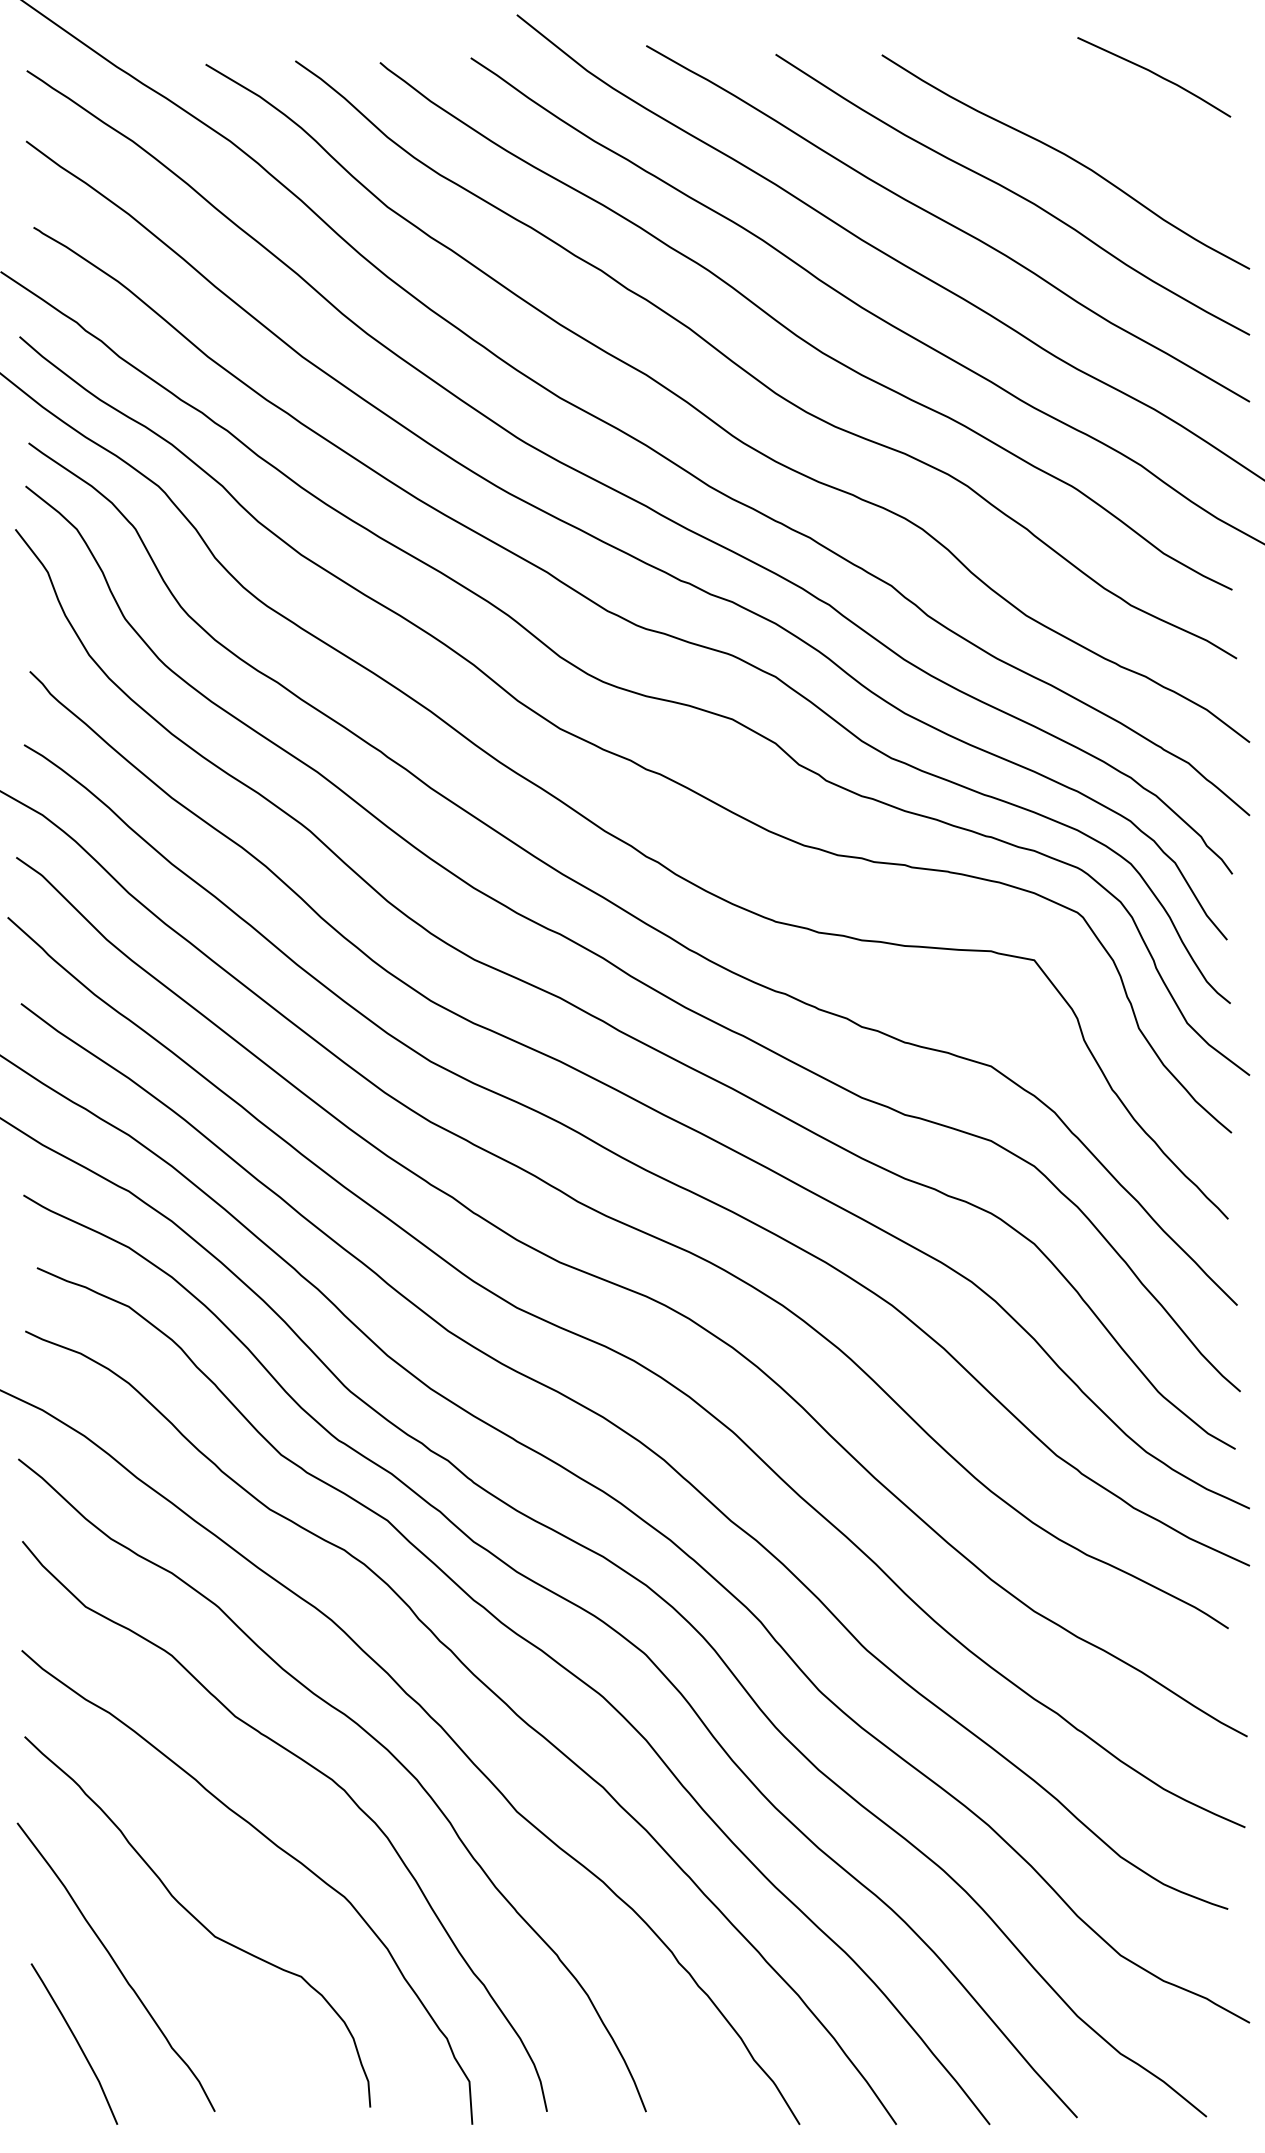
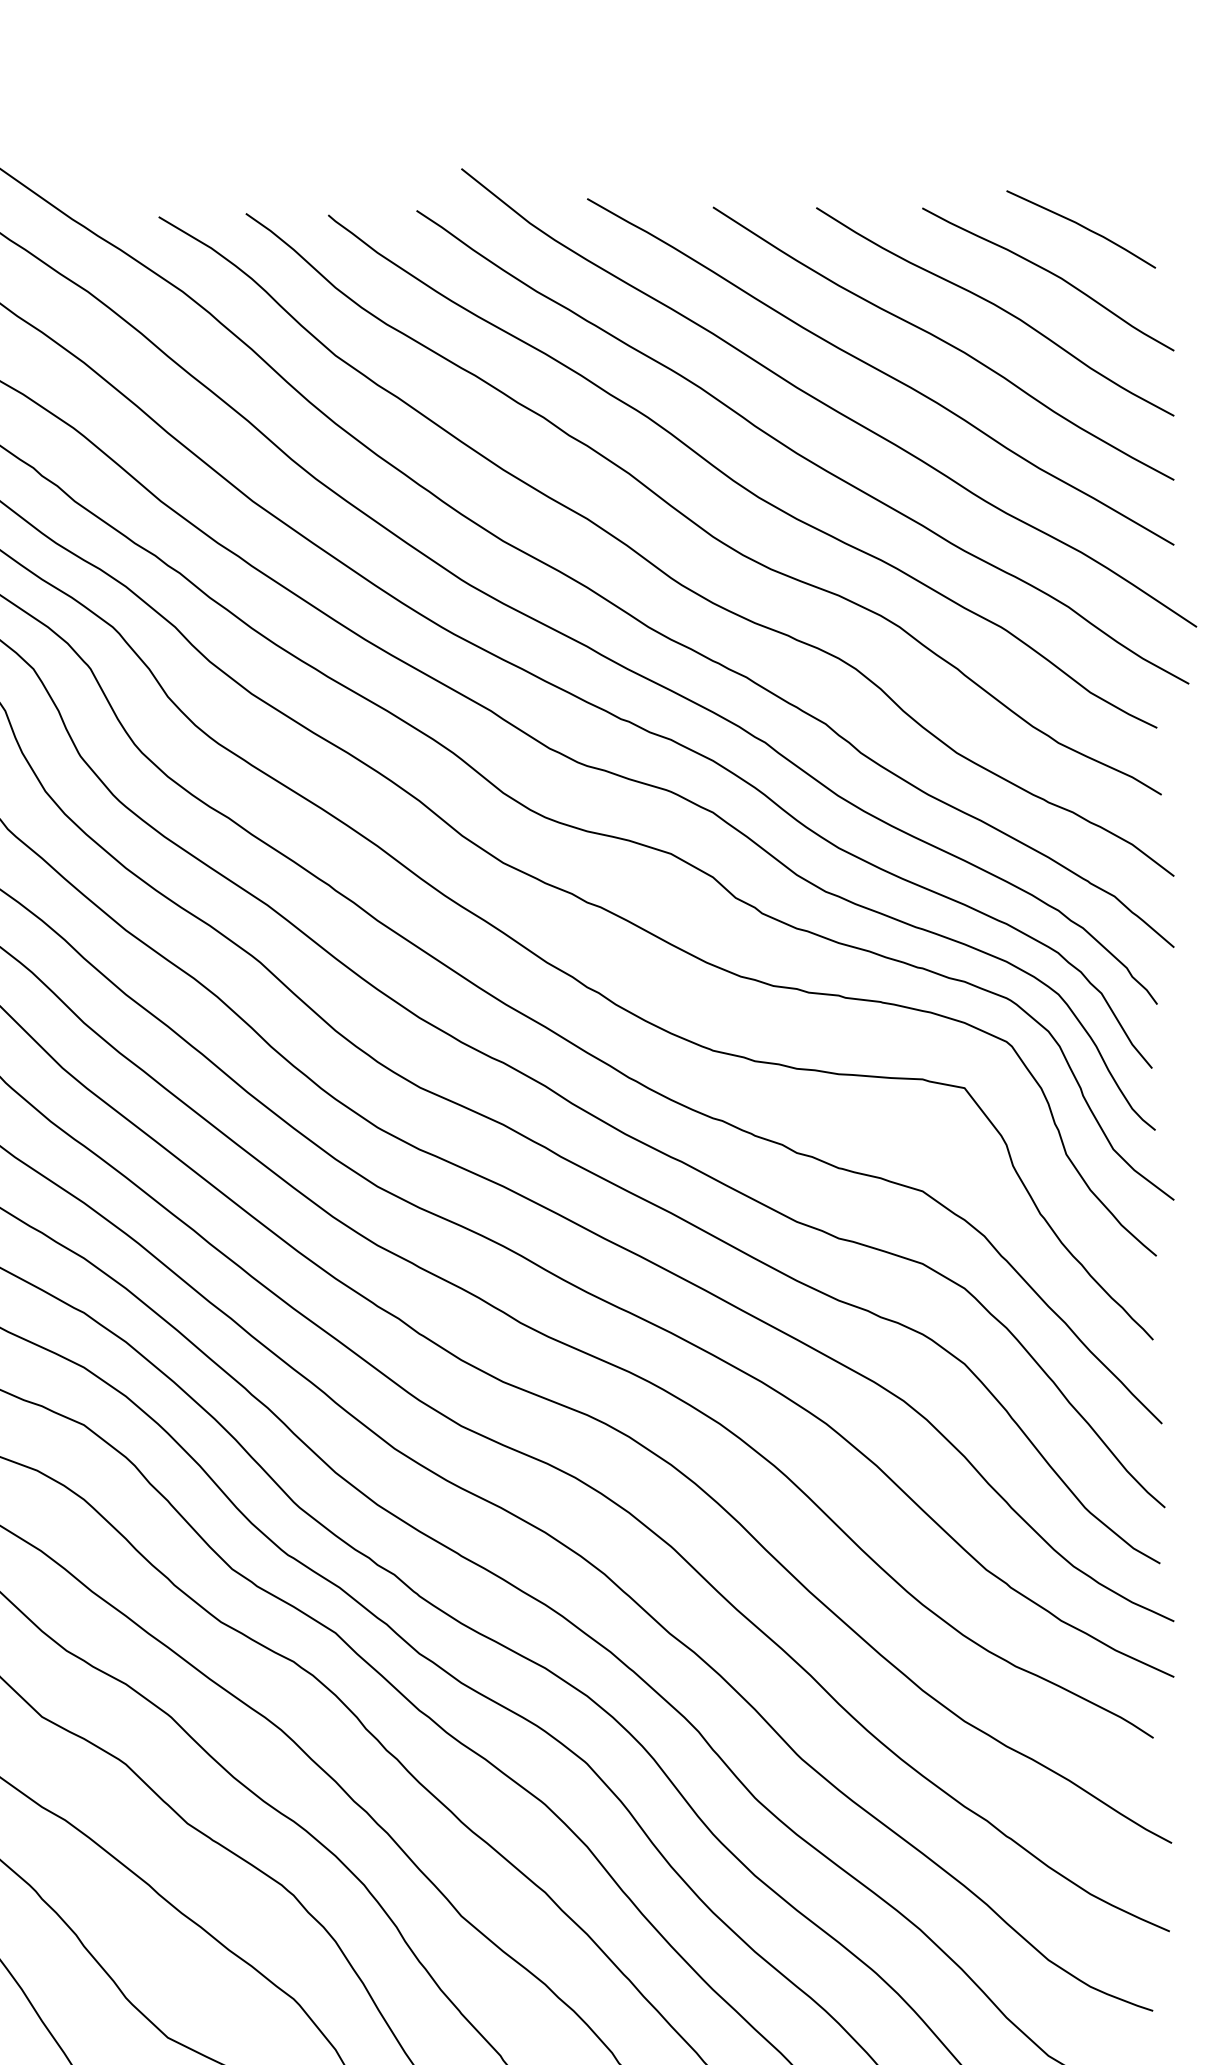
curve: (1122, 122) -> (1050, 273), added

